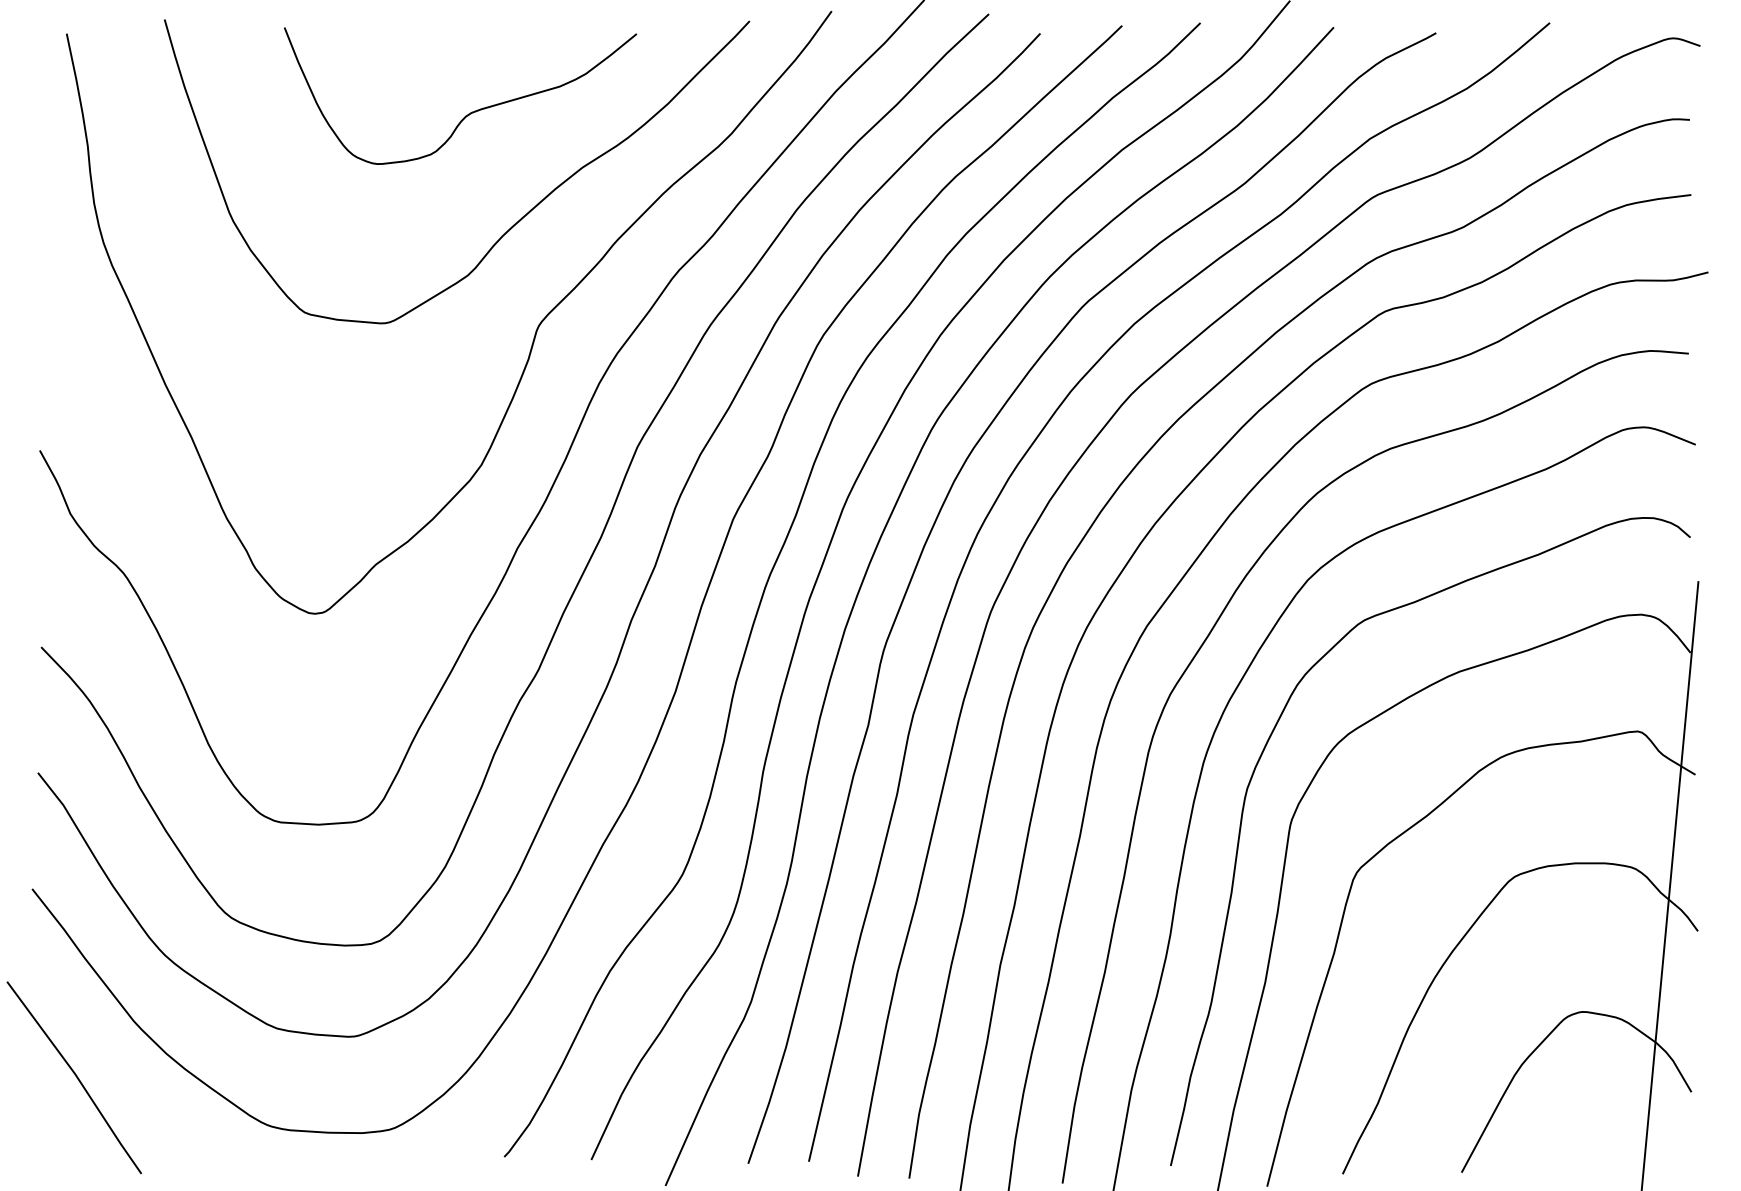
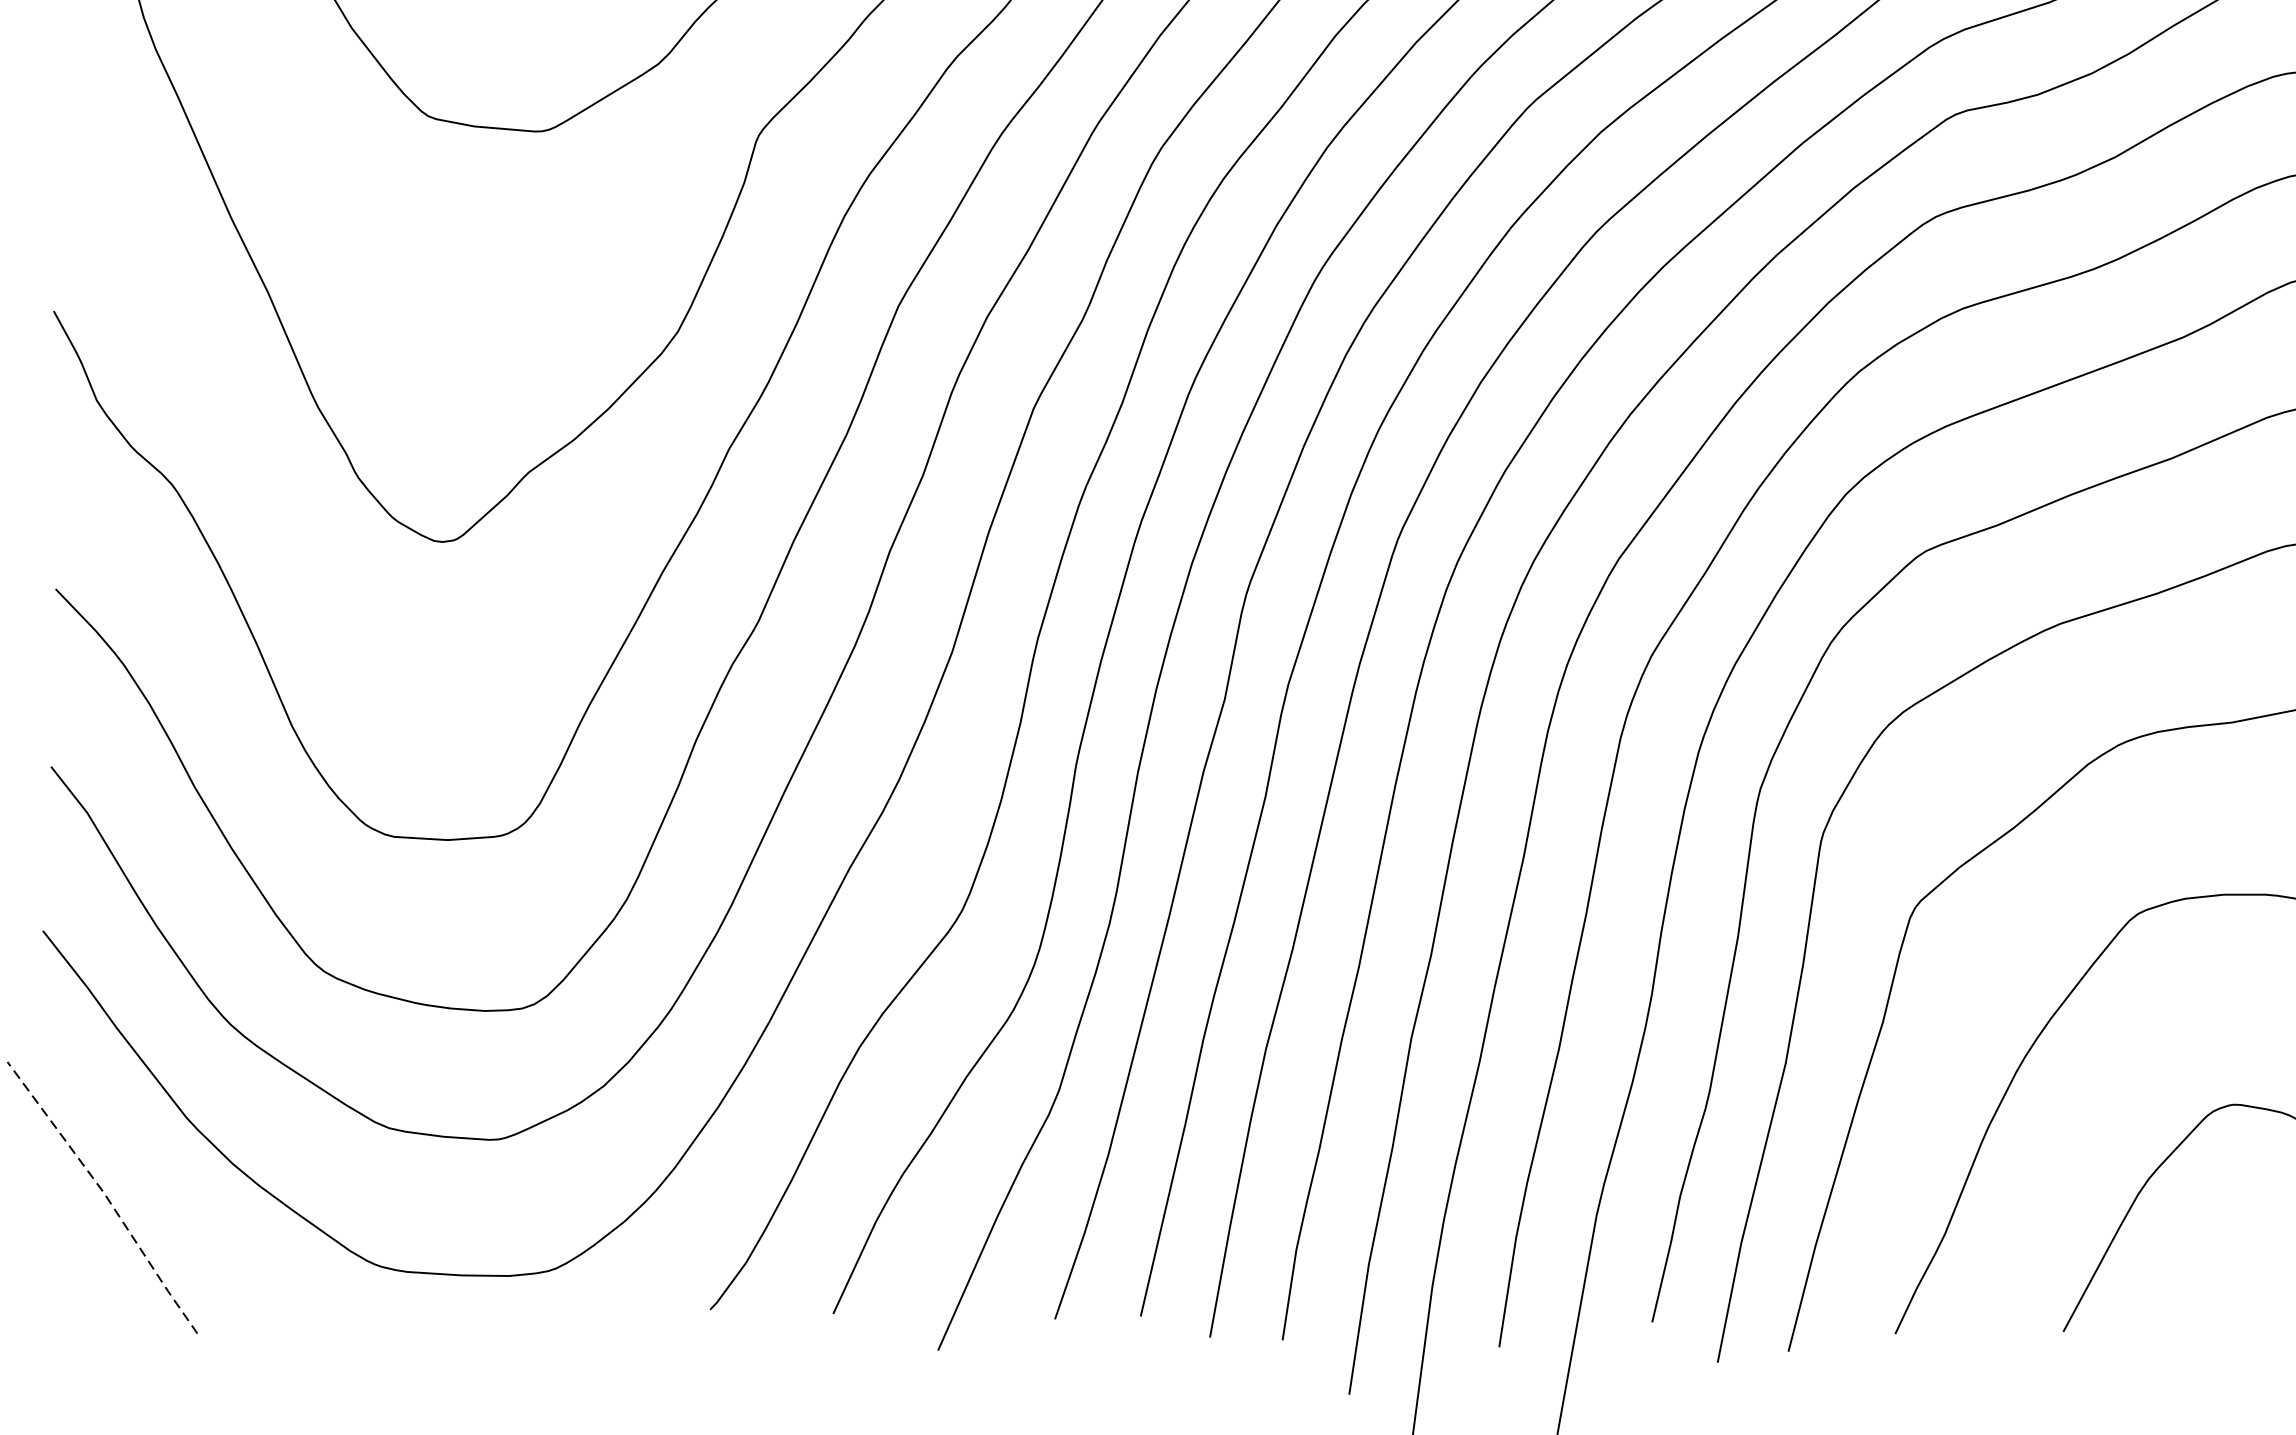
line: (76, 1076) -> (105, 1195), solid -> dashed

